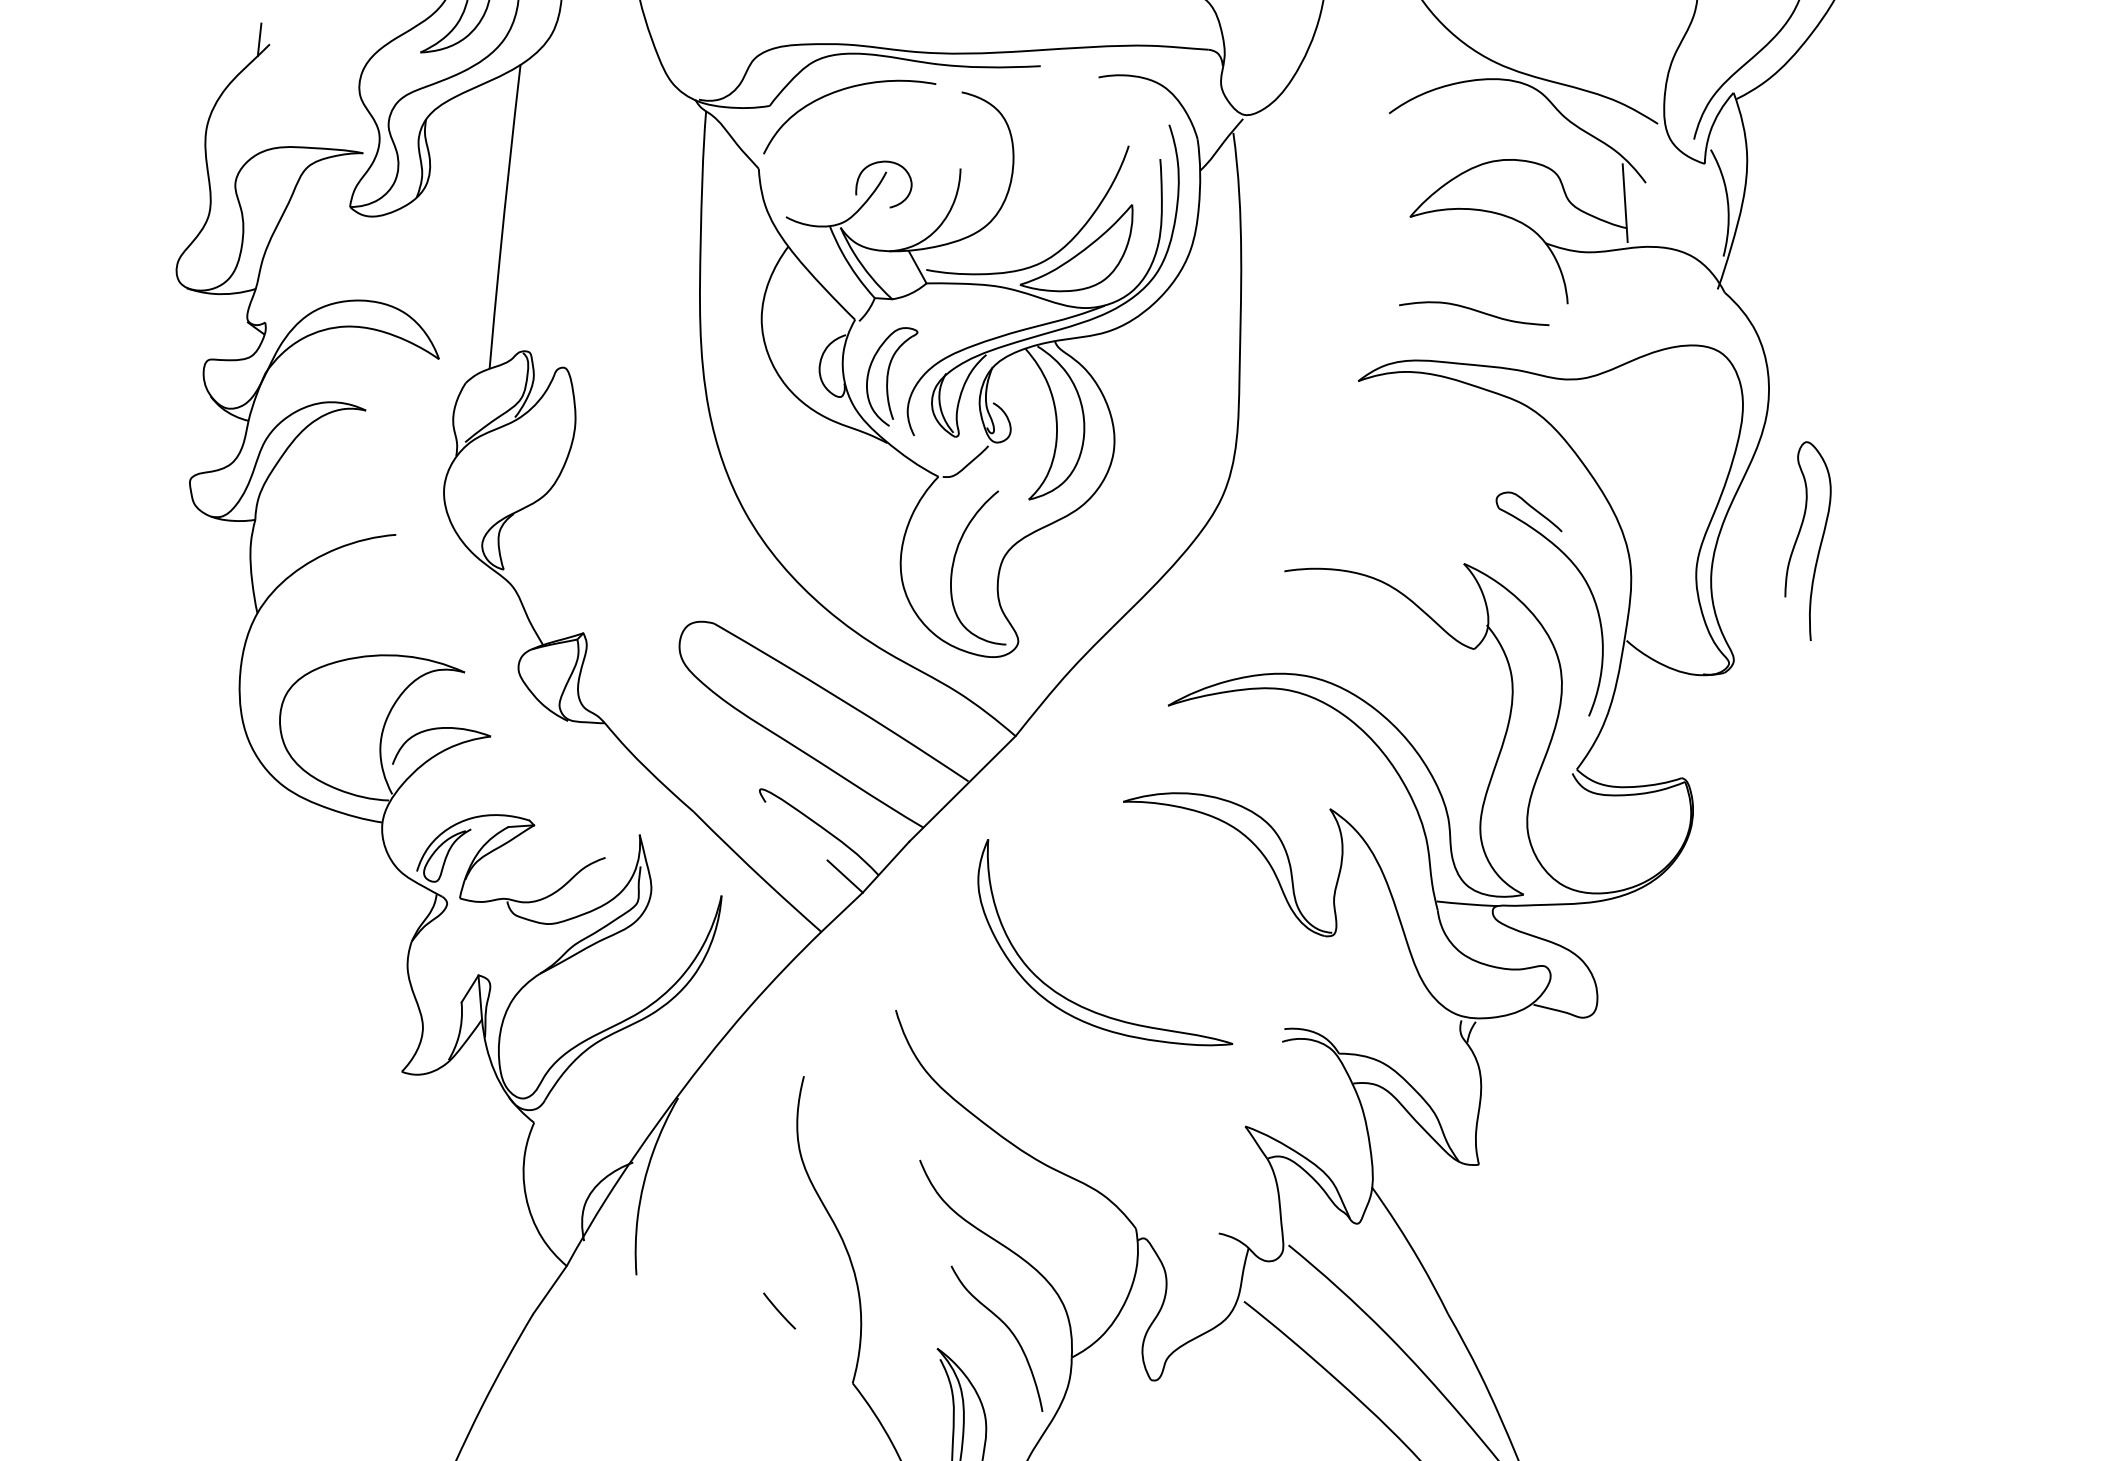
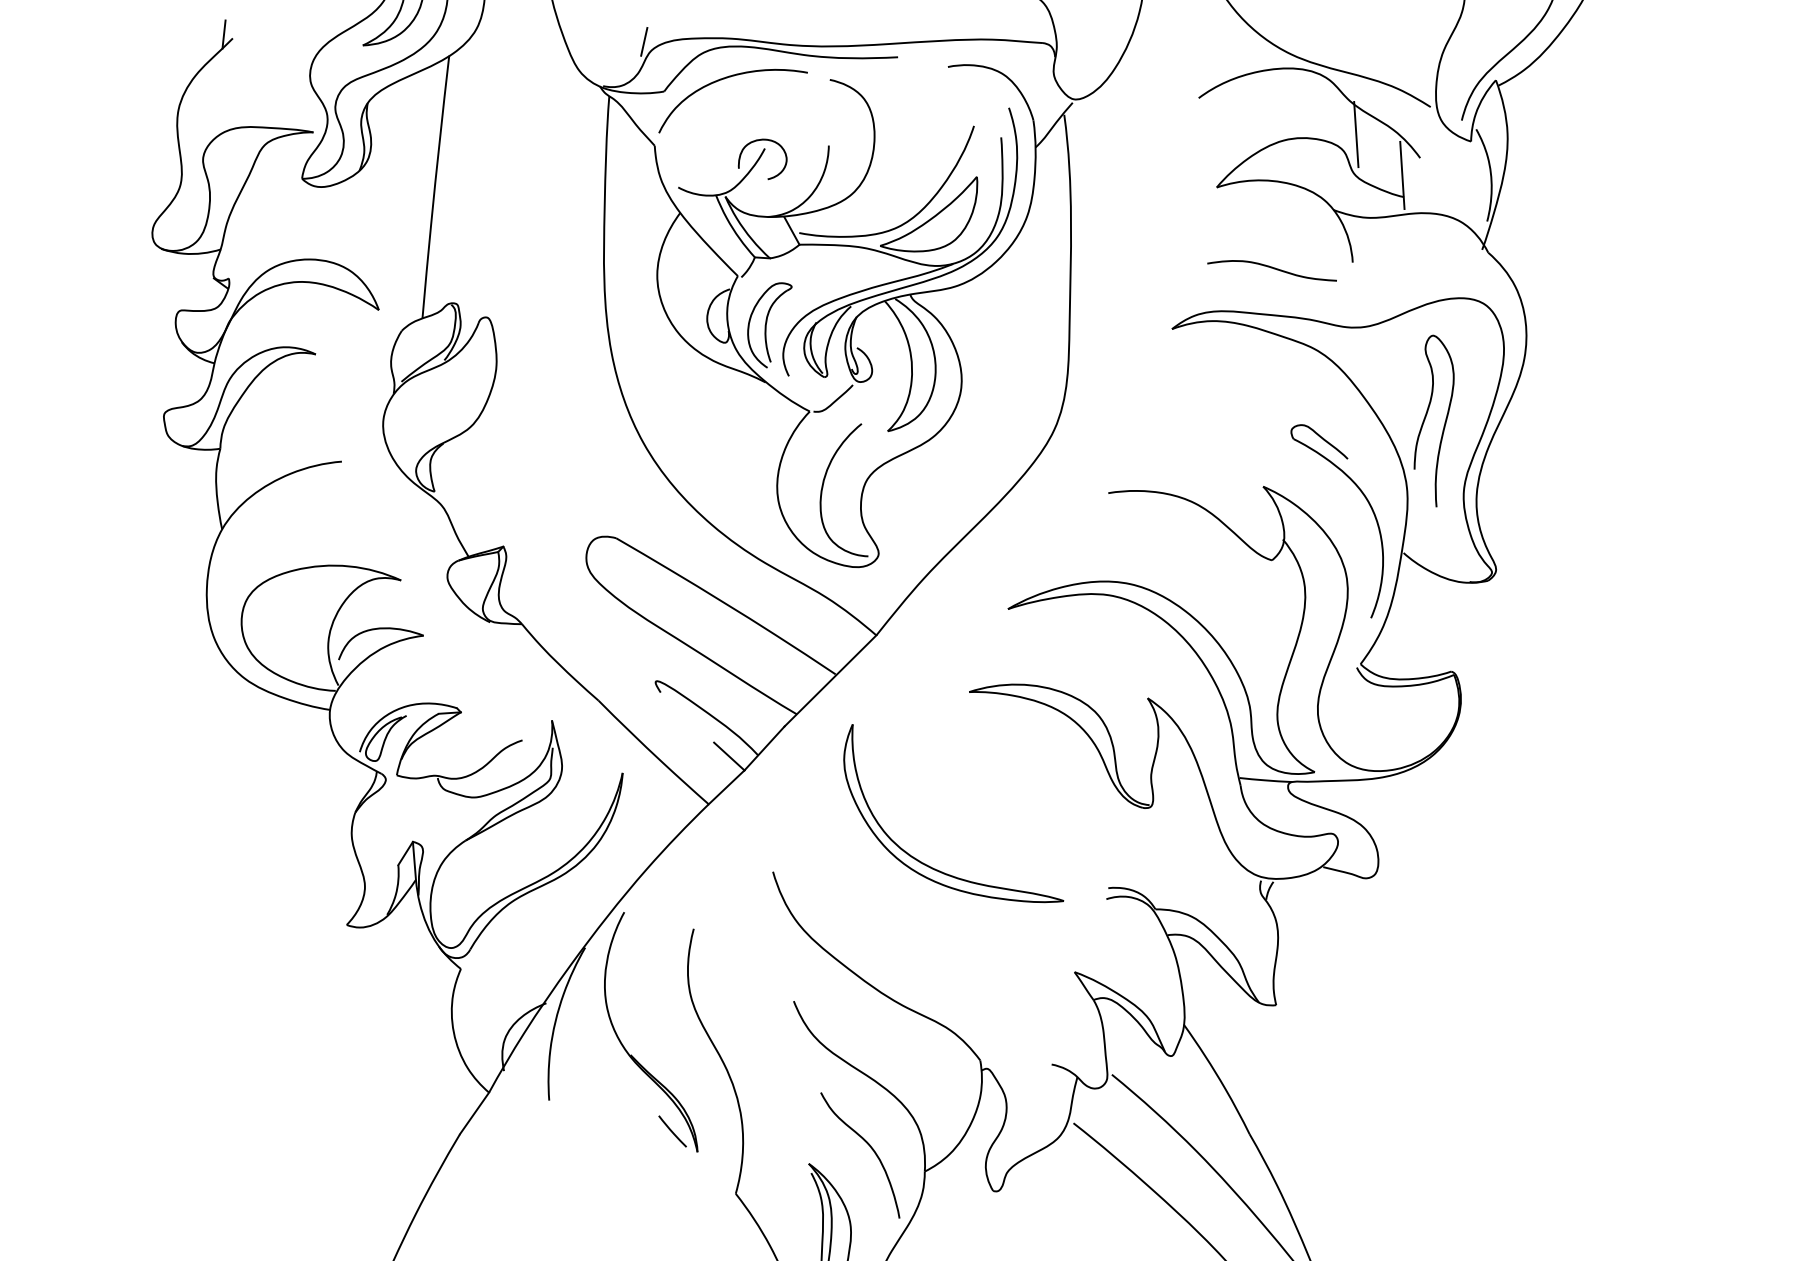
line: (746, 47) -> (644, 41), added
line: (1572, 155) -> (1356, 134), added
curve: (1799, 536) -> (1426, 417), moved
part: (731, 1221) -> (631, 1054), added

